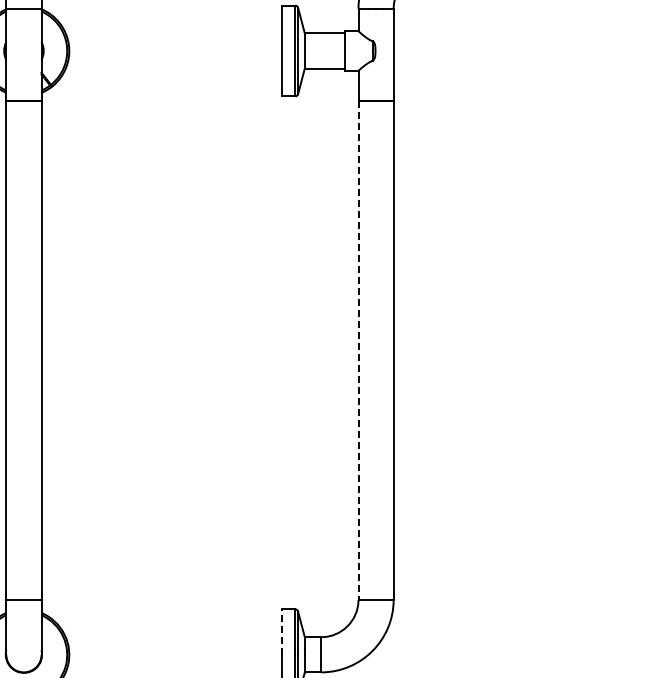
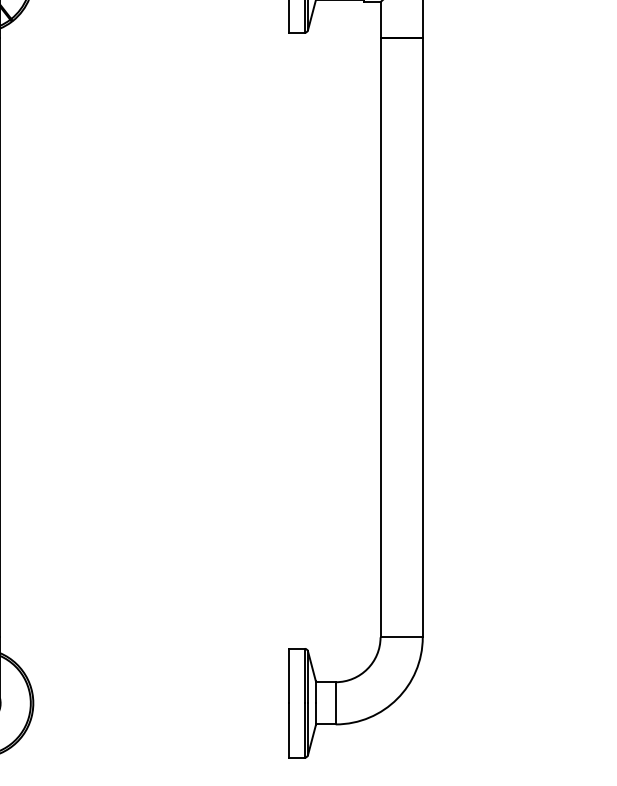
line: (358, 350) -> (380, 337), dashed -> solid
line: (282, 632) -> (289, 676), dashed -> solid

